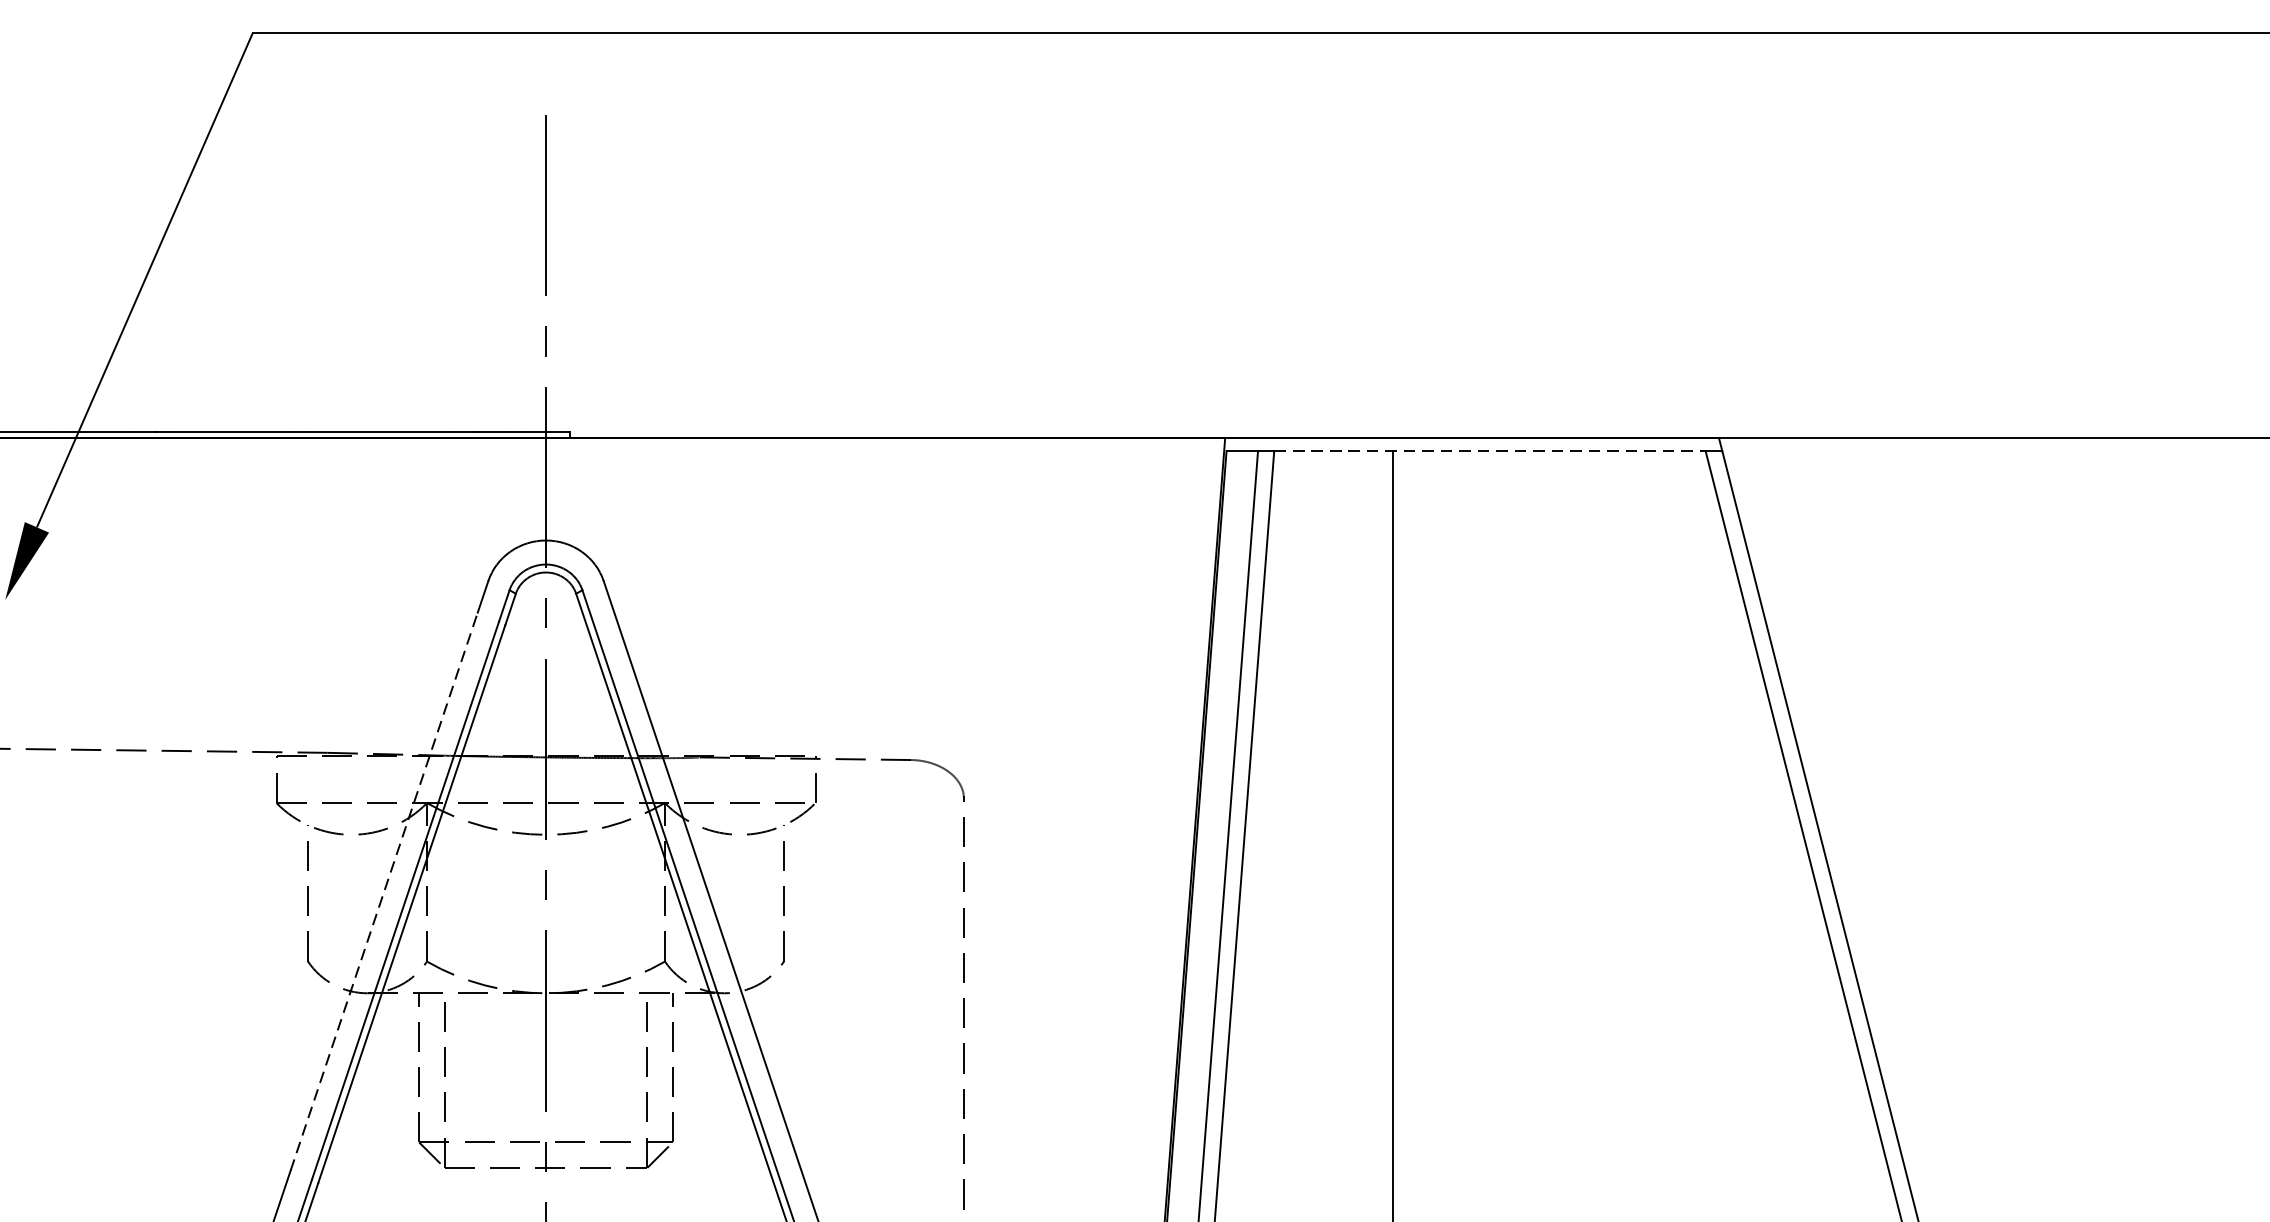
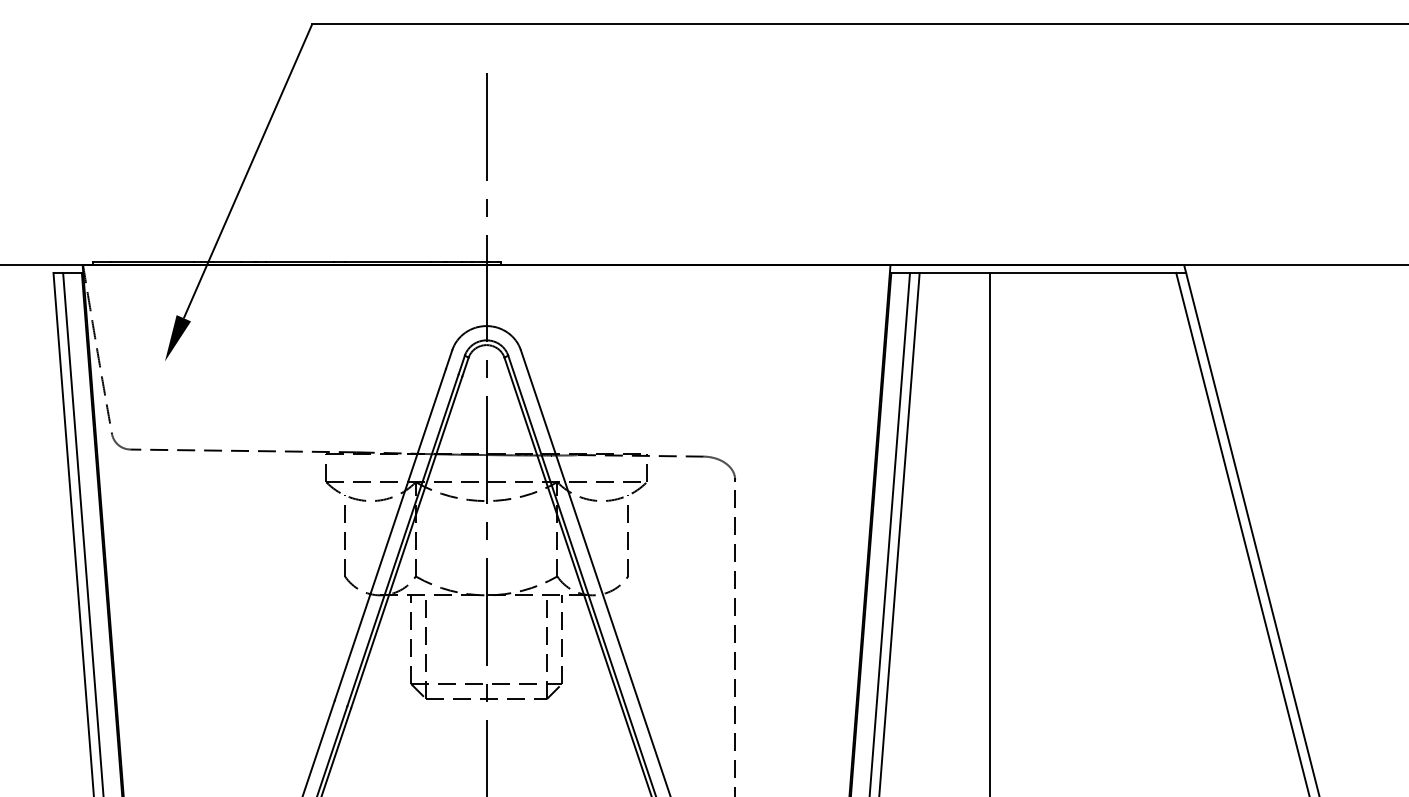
line: (1490, 450) -> (1048, 272), dashed -> solid
line: (384, 890) -> (390, 534), dashed -> solid

